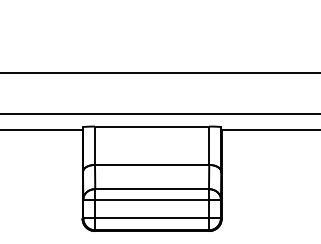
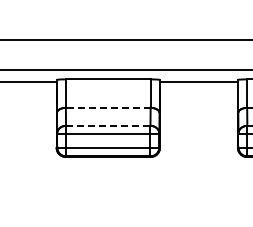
line: (151, 164) -> (107, 107), solid -> dashed
line: (151, 188) -> (107, 125), solid -> dashed

